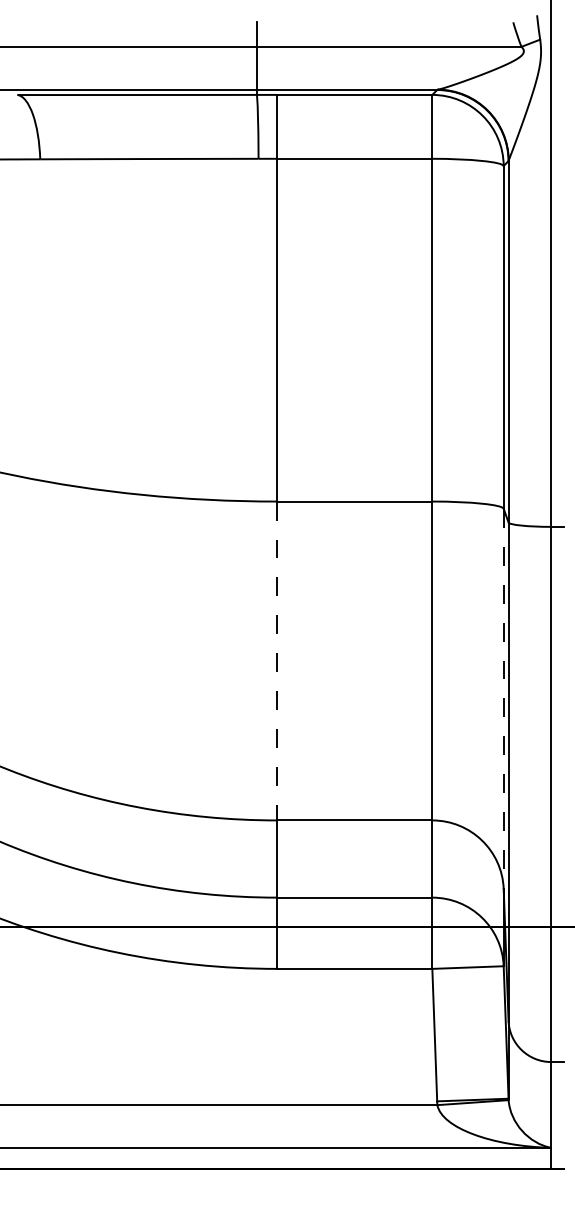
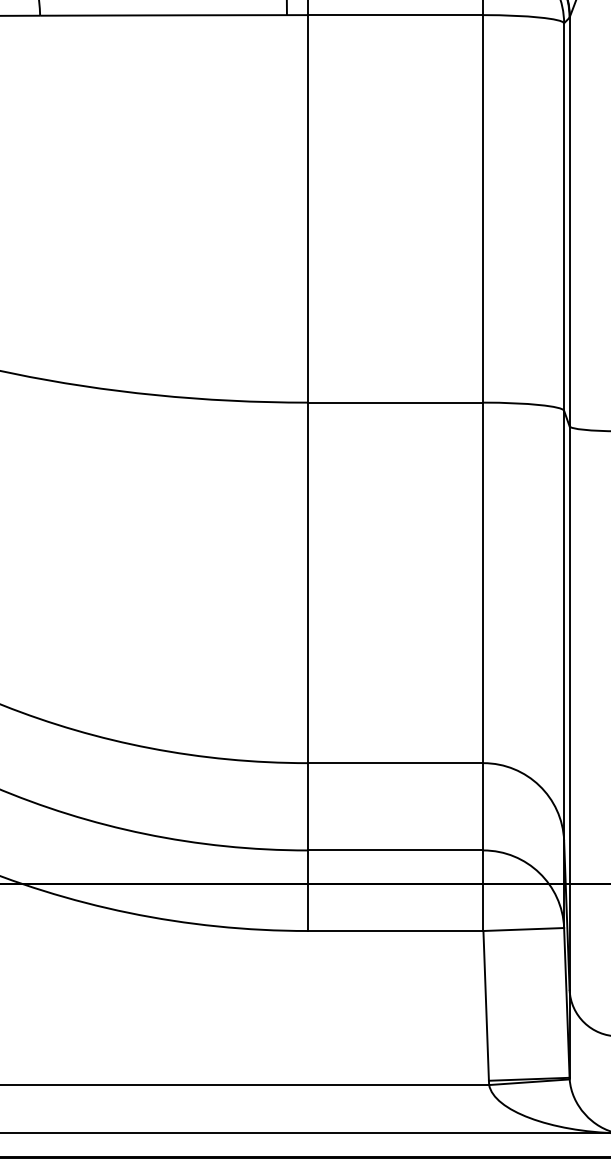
line: (277, 661) -> (308, 583), dashed -> solid
line: (503, 699) -> (563, 626), dashed -> solid

